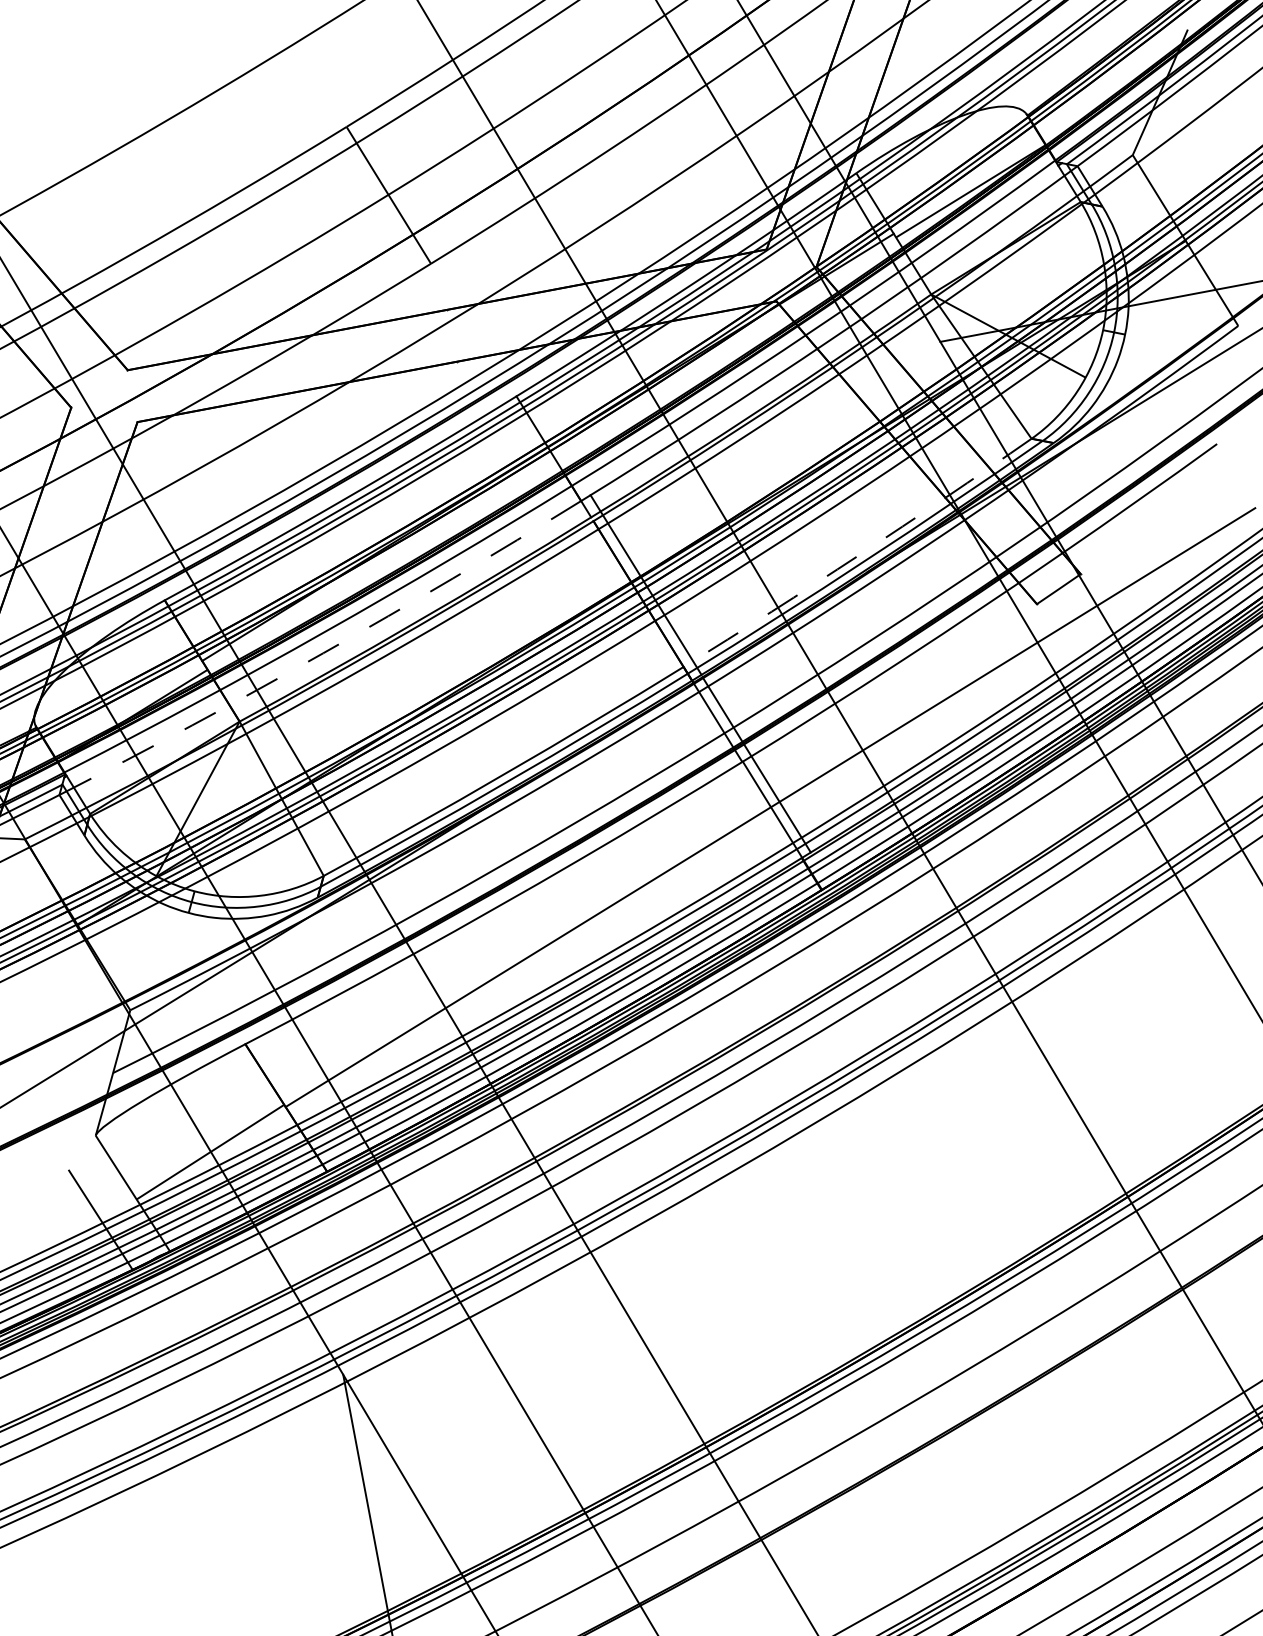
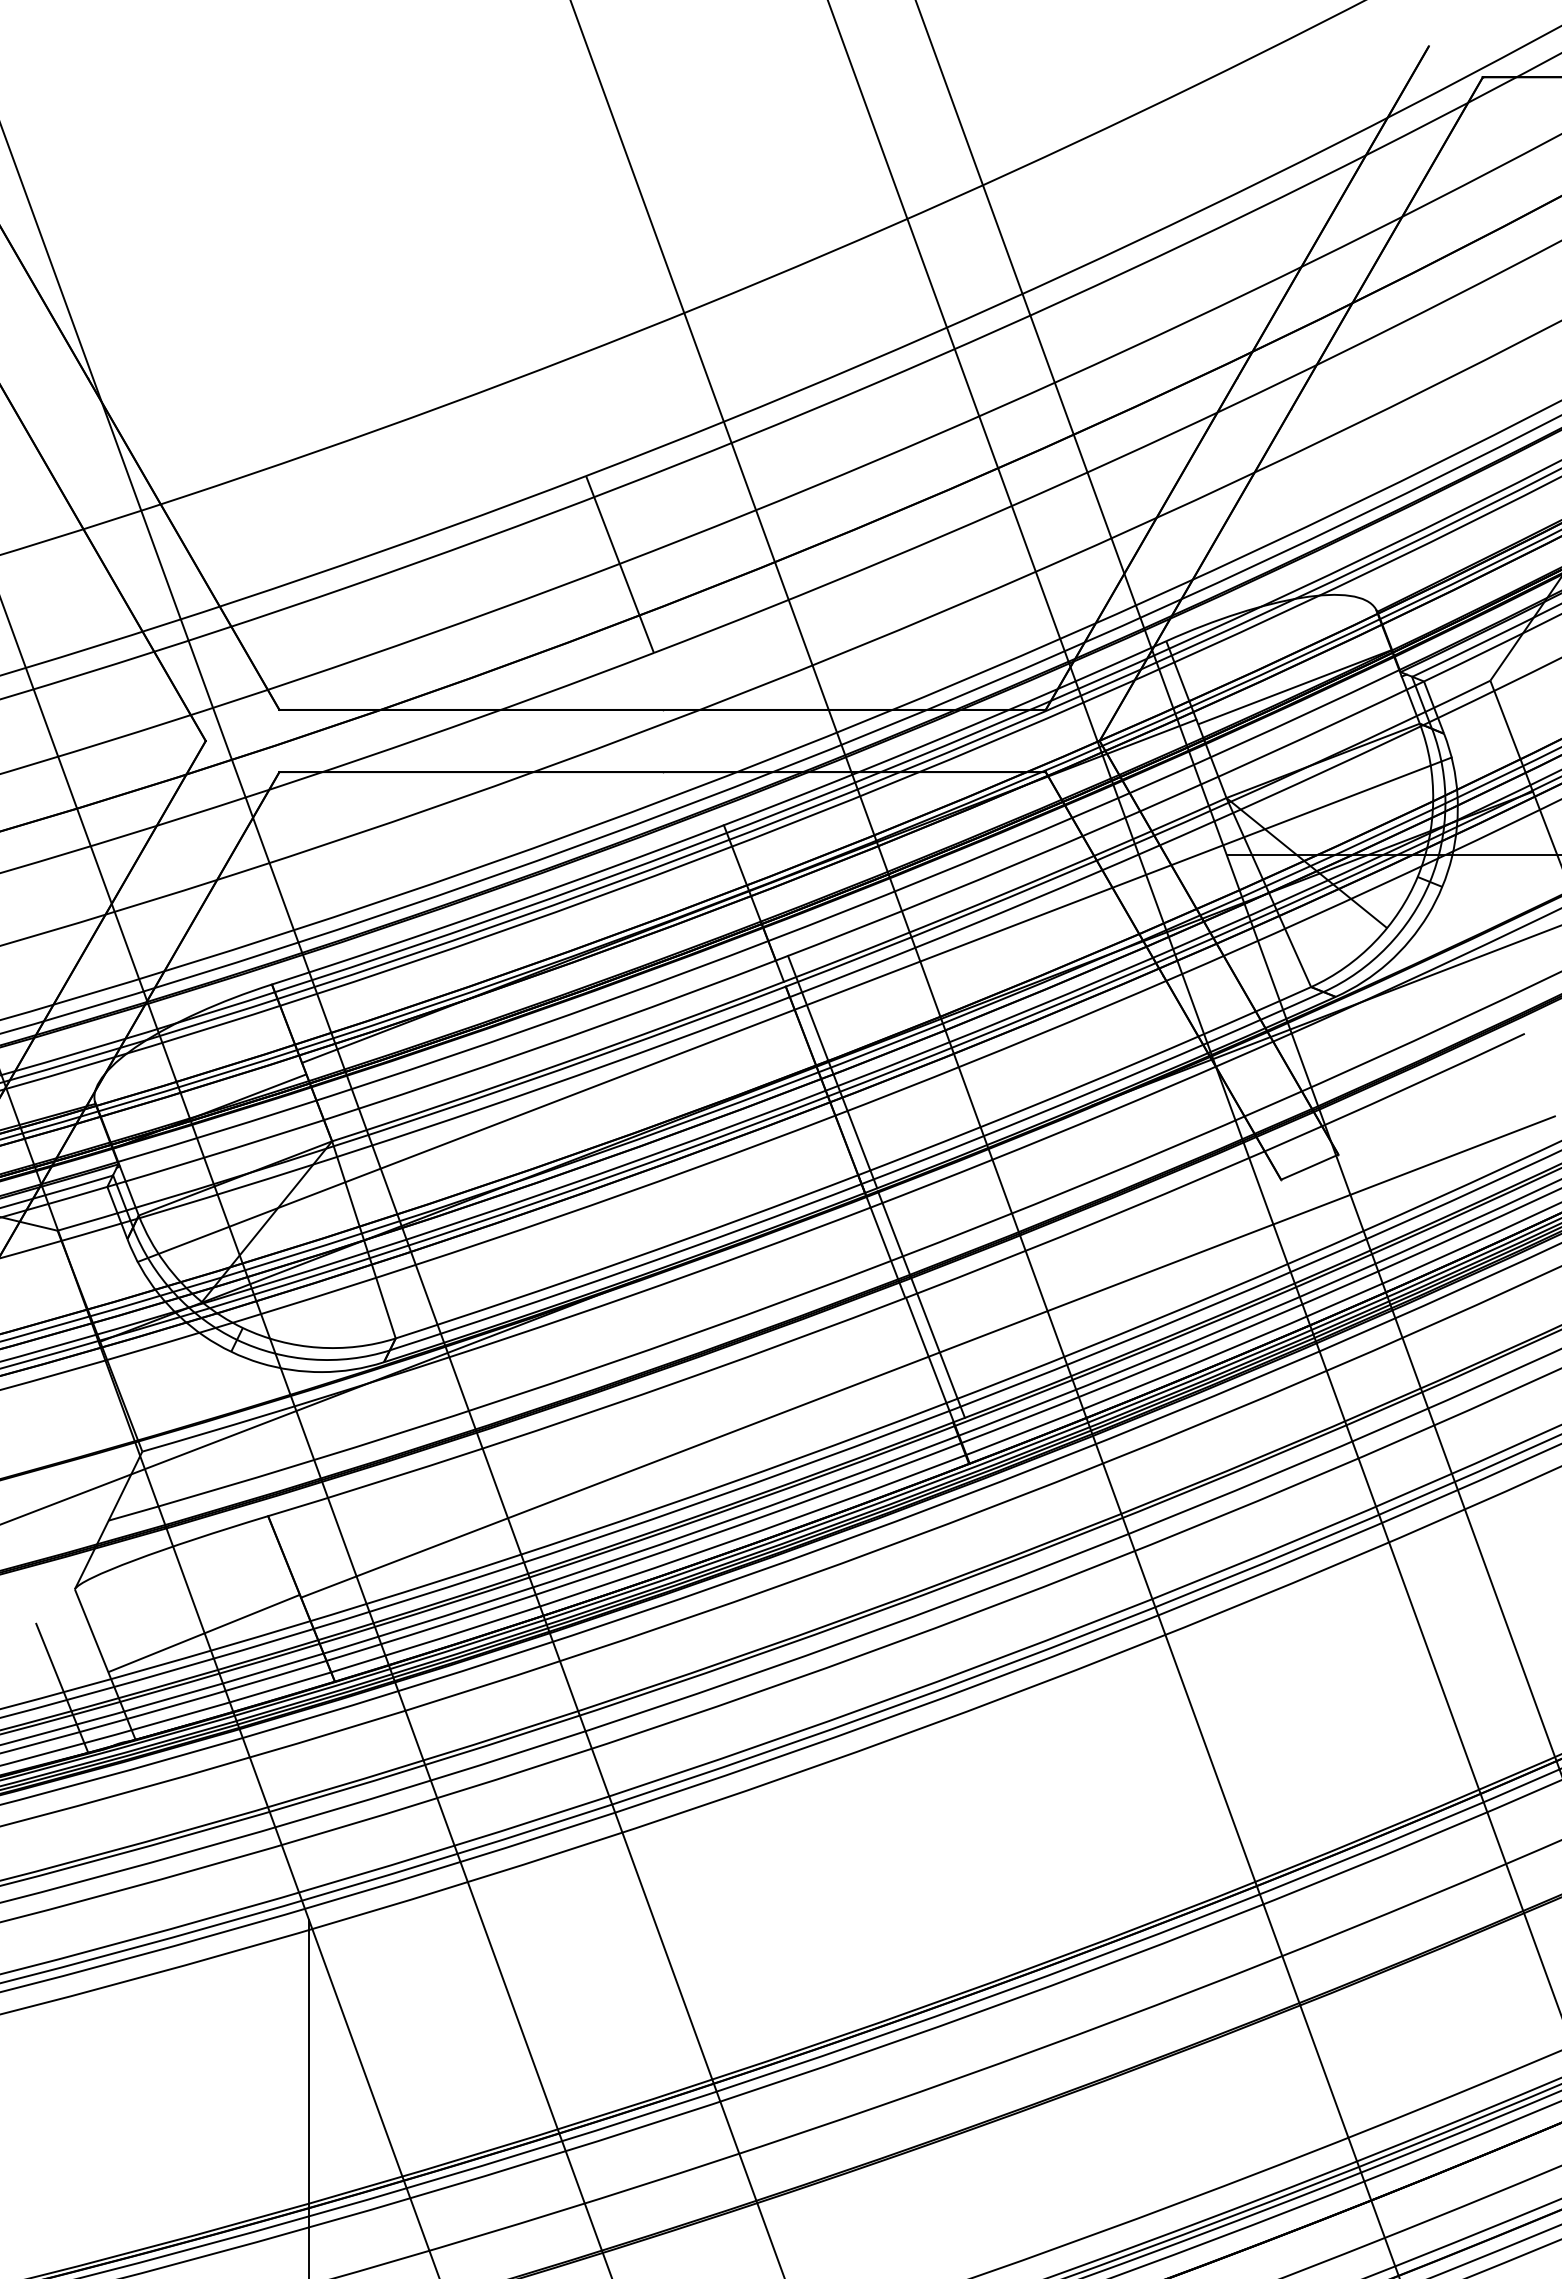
line: (604, 538) -> (794, 1009), added
arc: (858, 555) -> (1085, 1084), dashed -> solid
arc: (322, 653) -> (443, 1080), dashed -> solid

